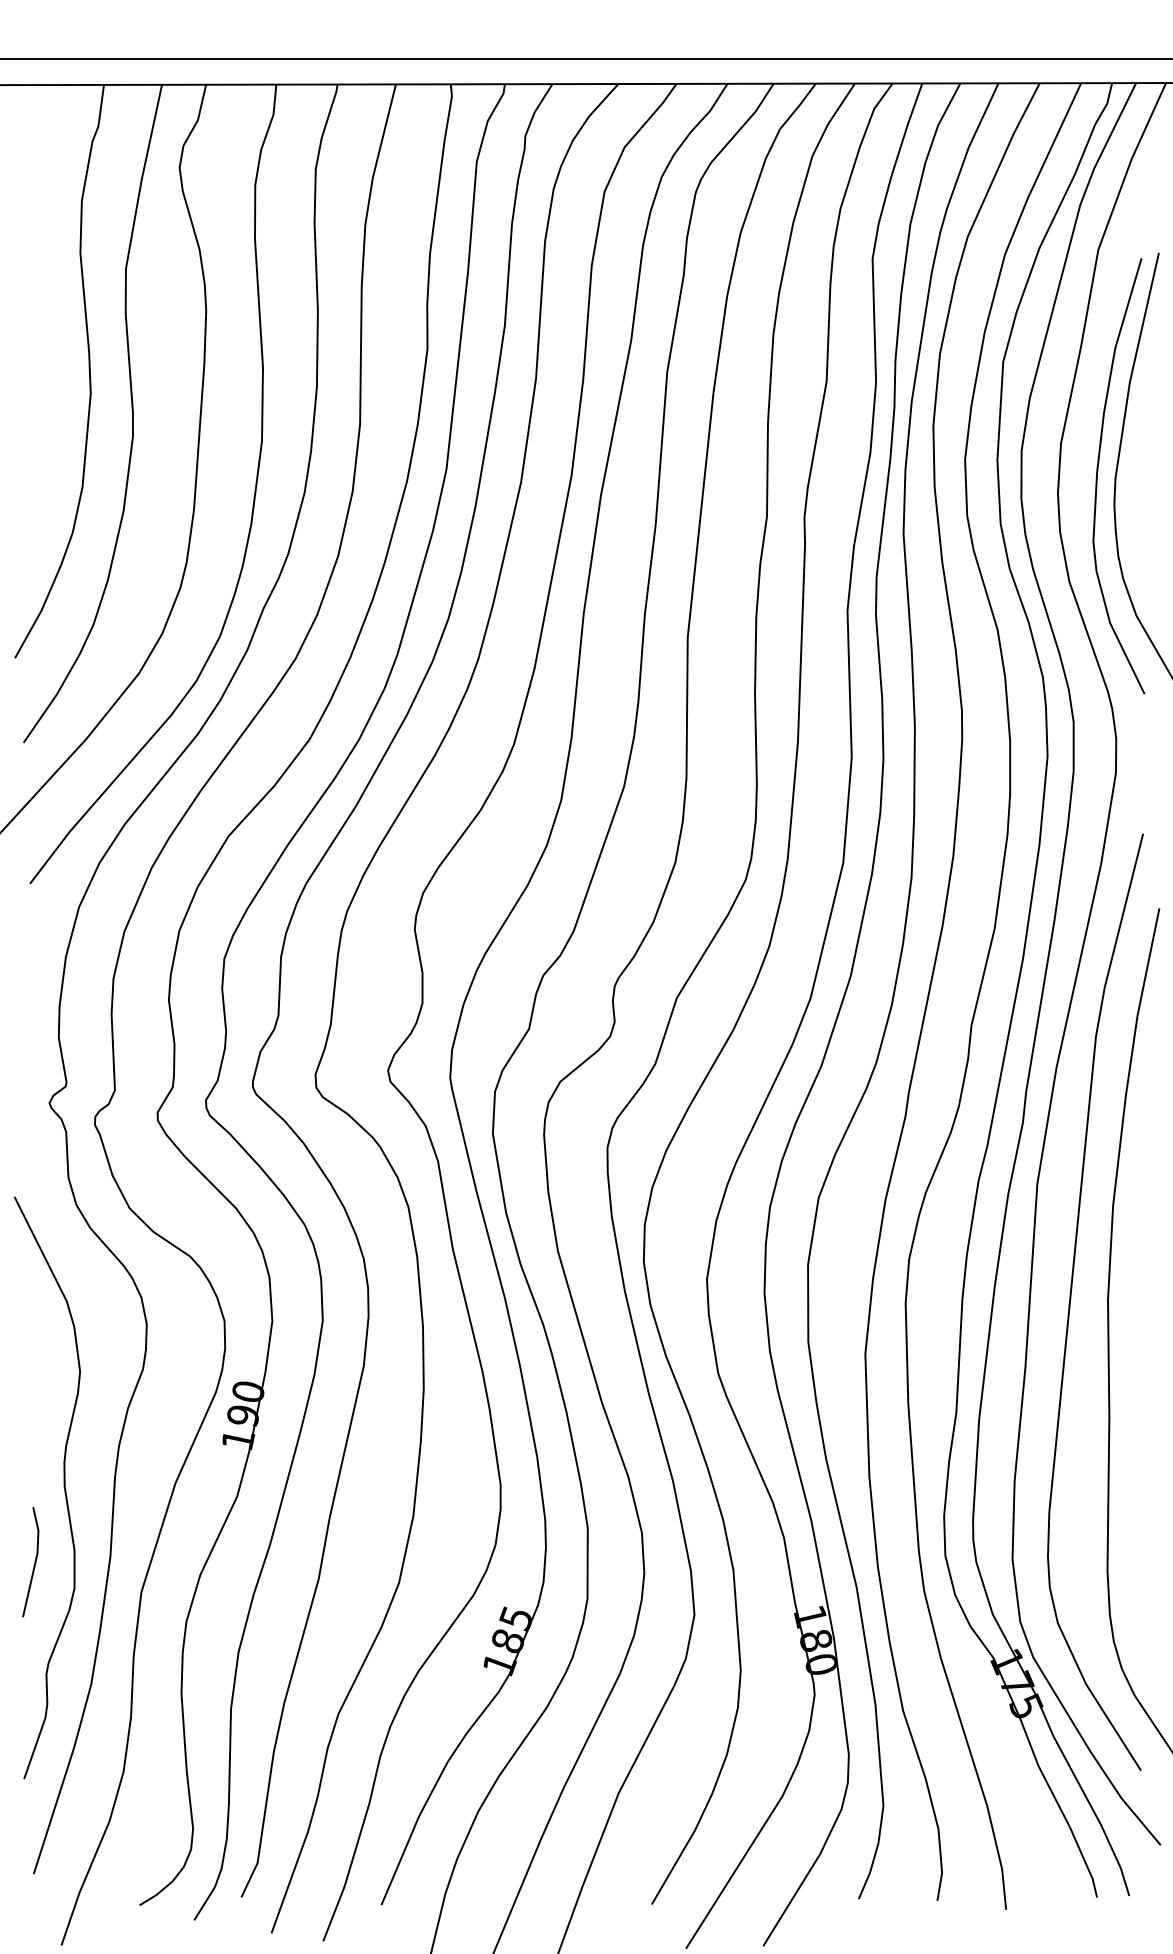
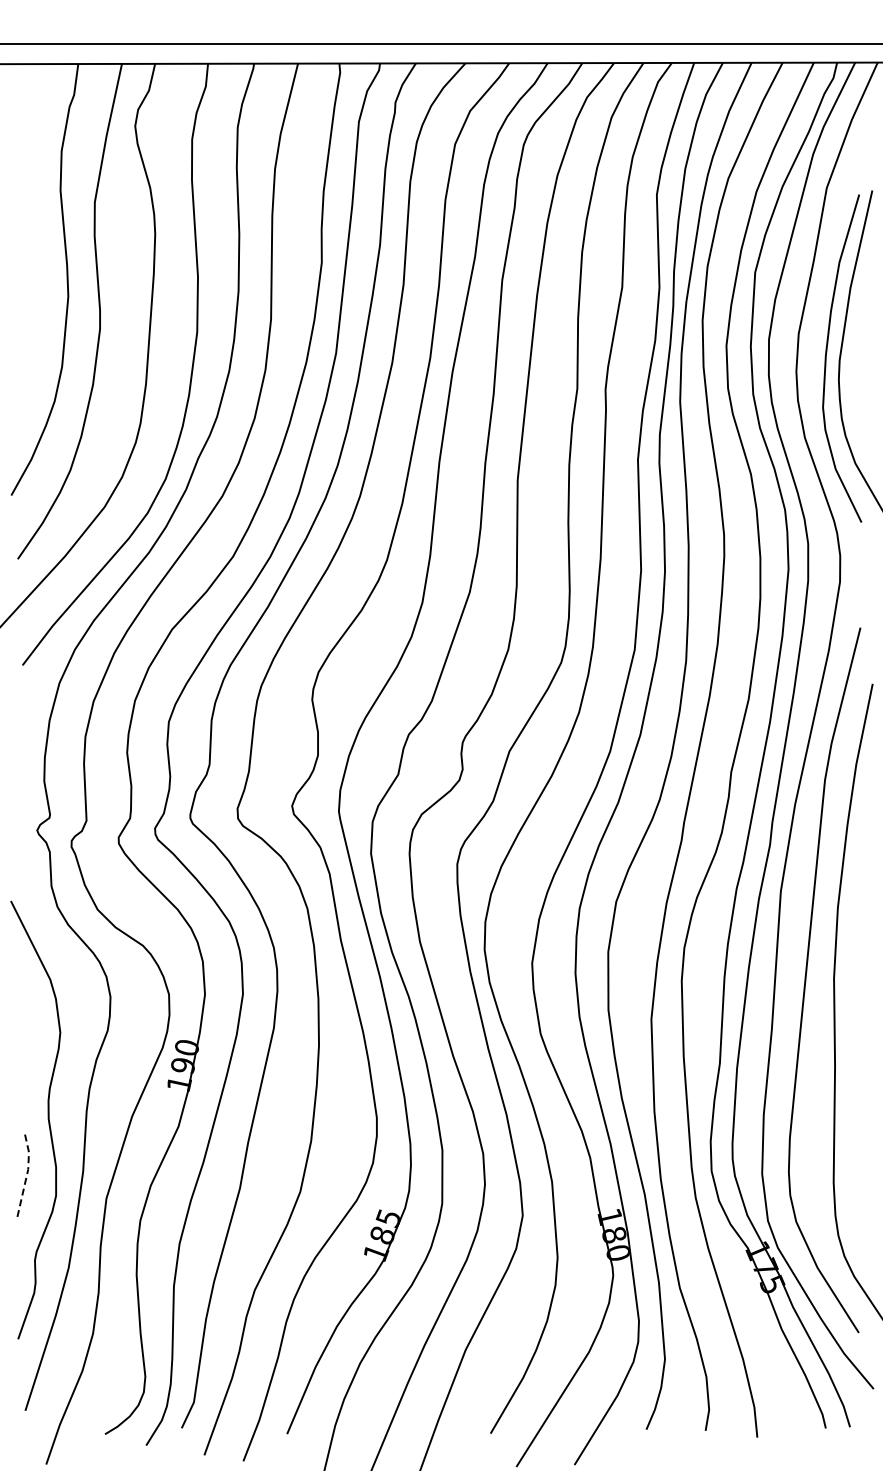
line: (35, 1561) -> (26, 1175), solid -> dashed

